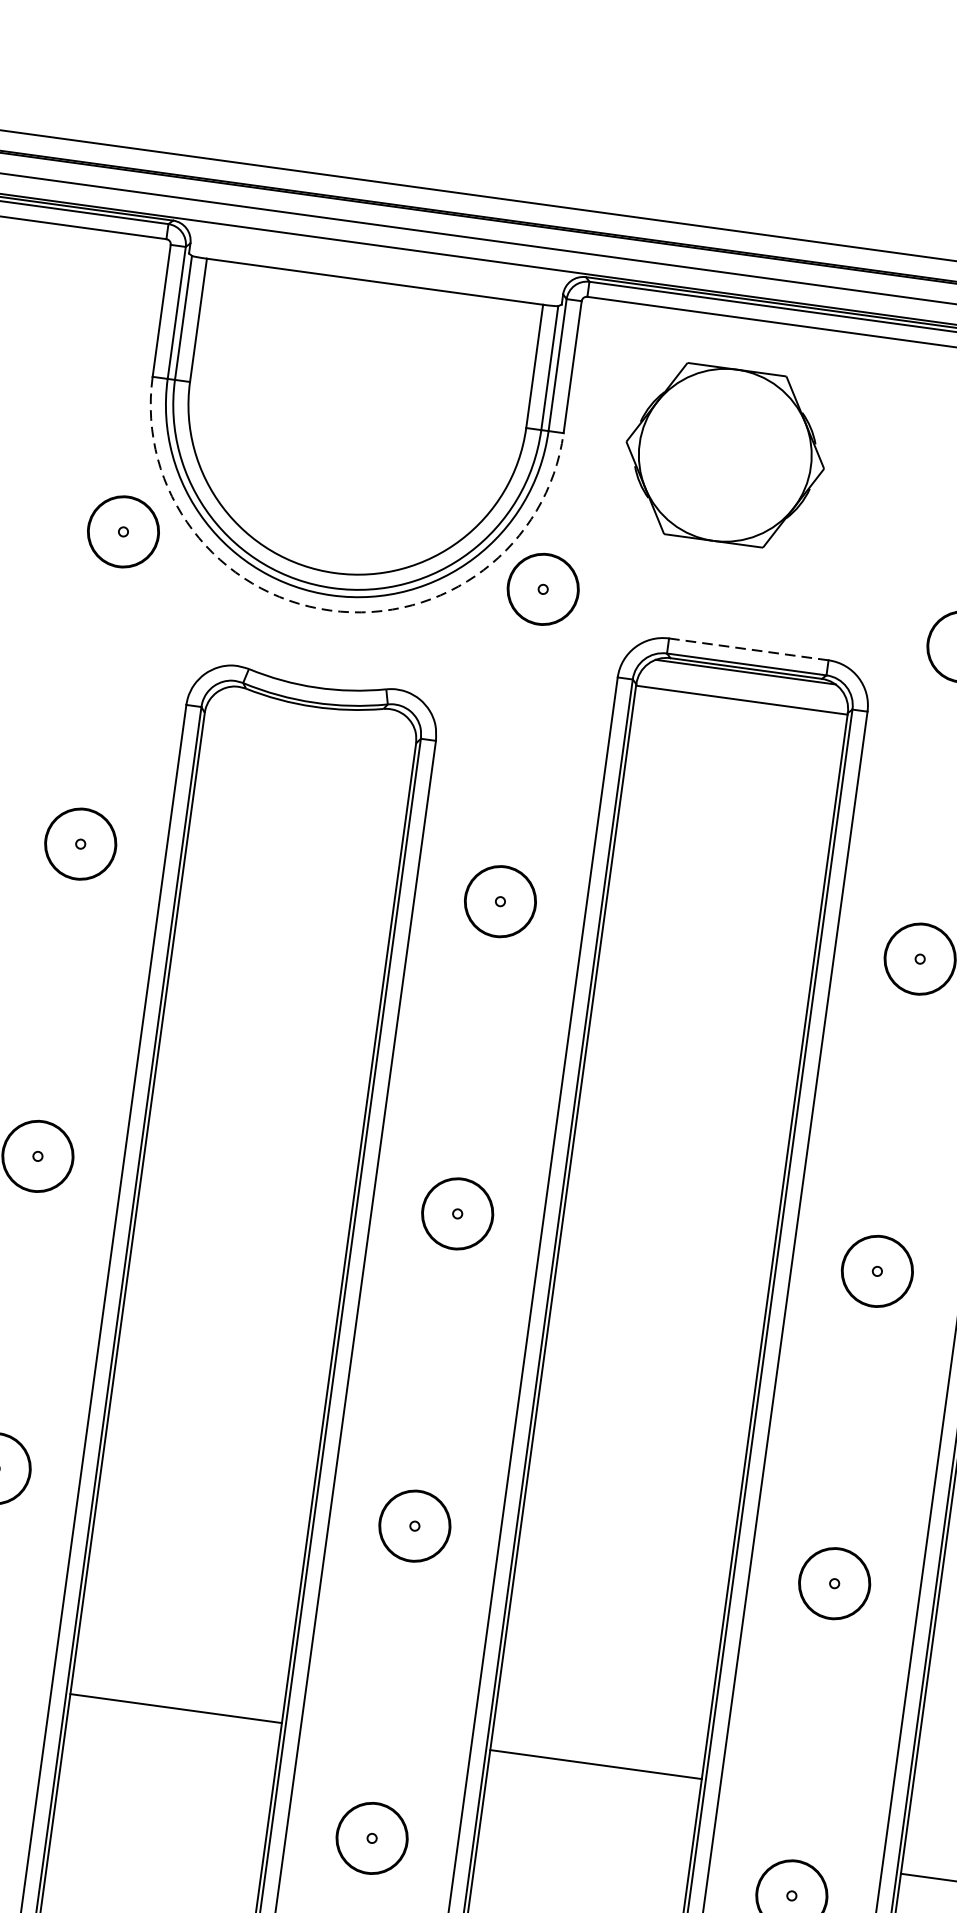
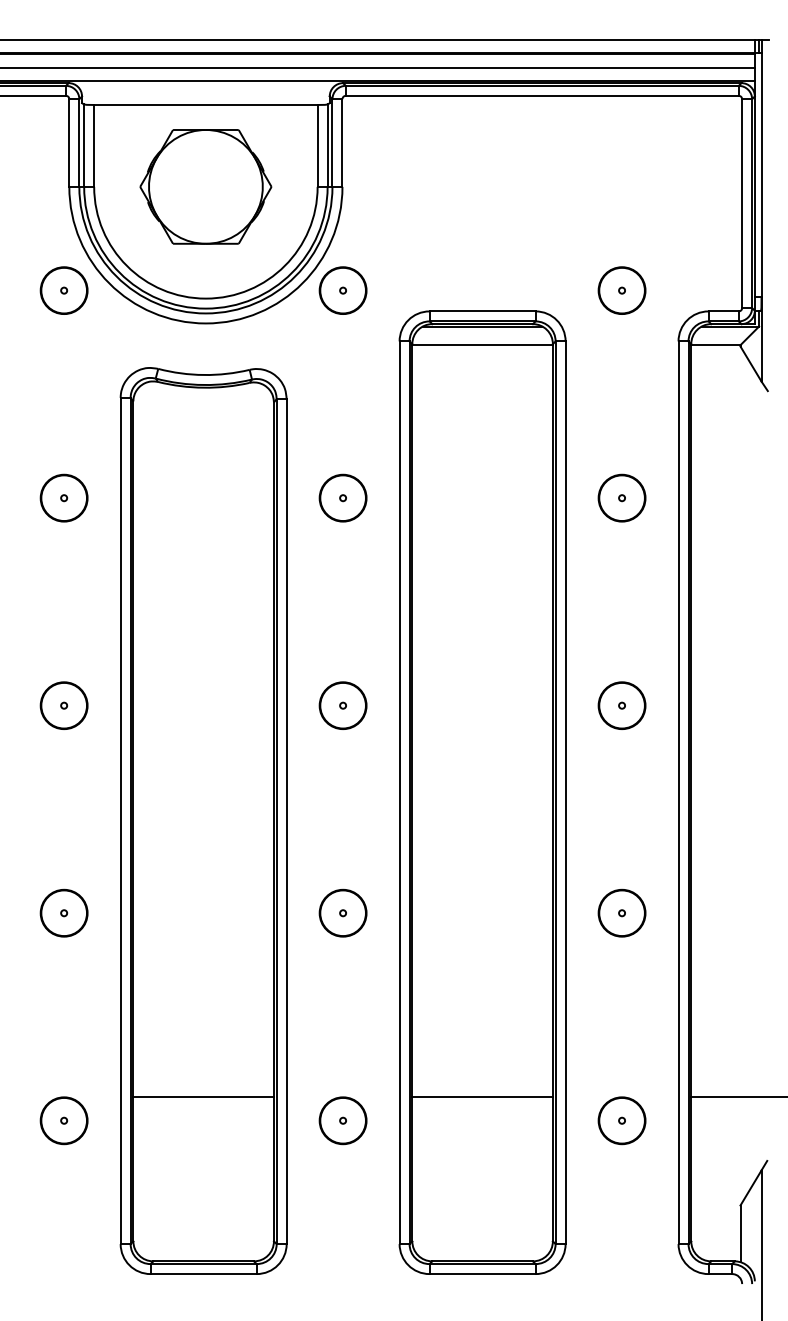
part: (724, 454) -> (205, 186), moved
arc: (329, 610) -> (205, 323), dashed -> solid
line: (748, 649) -> (482, 311), dashed -> solid
line: (175, 1708) -> (203, 1096), moved
line: (595, 1764) -> (482, 1096), moved

